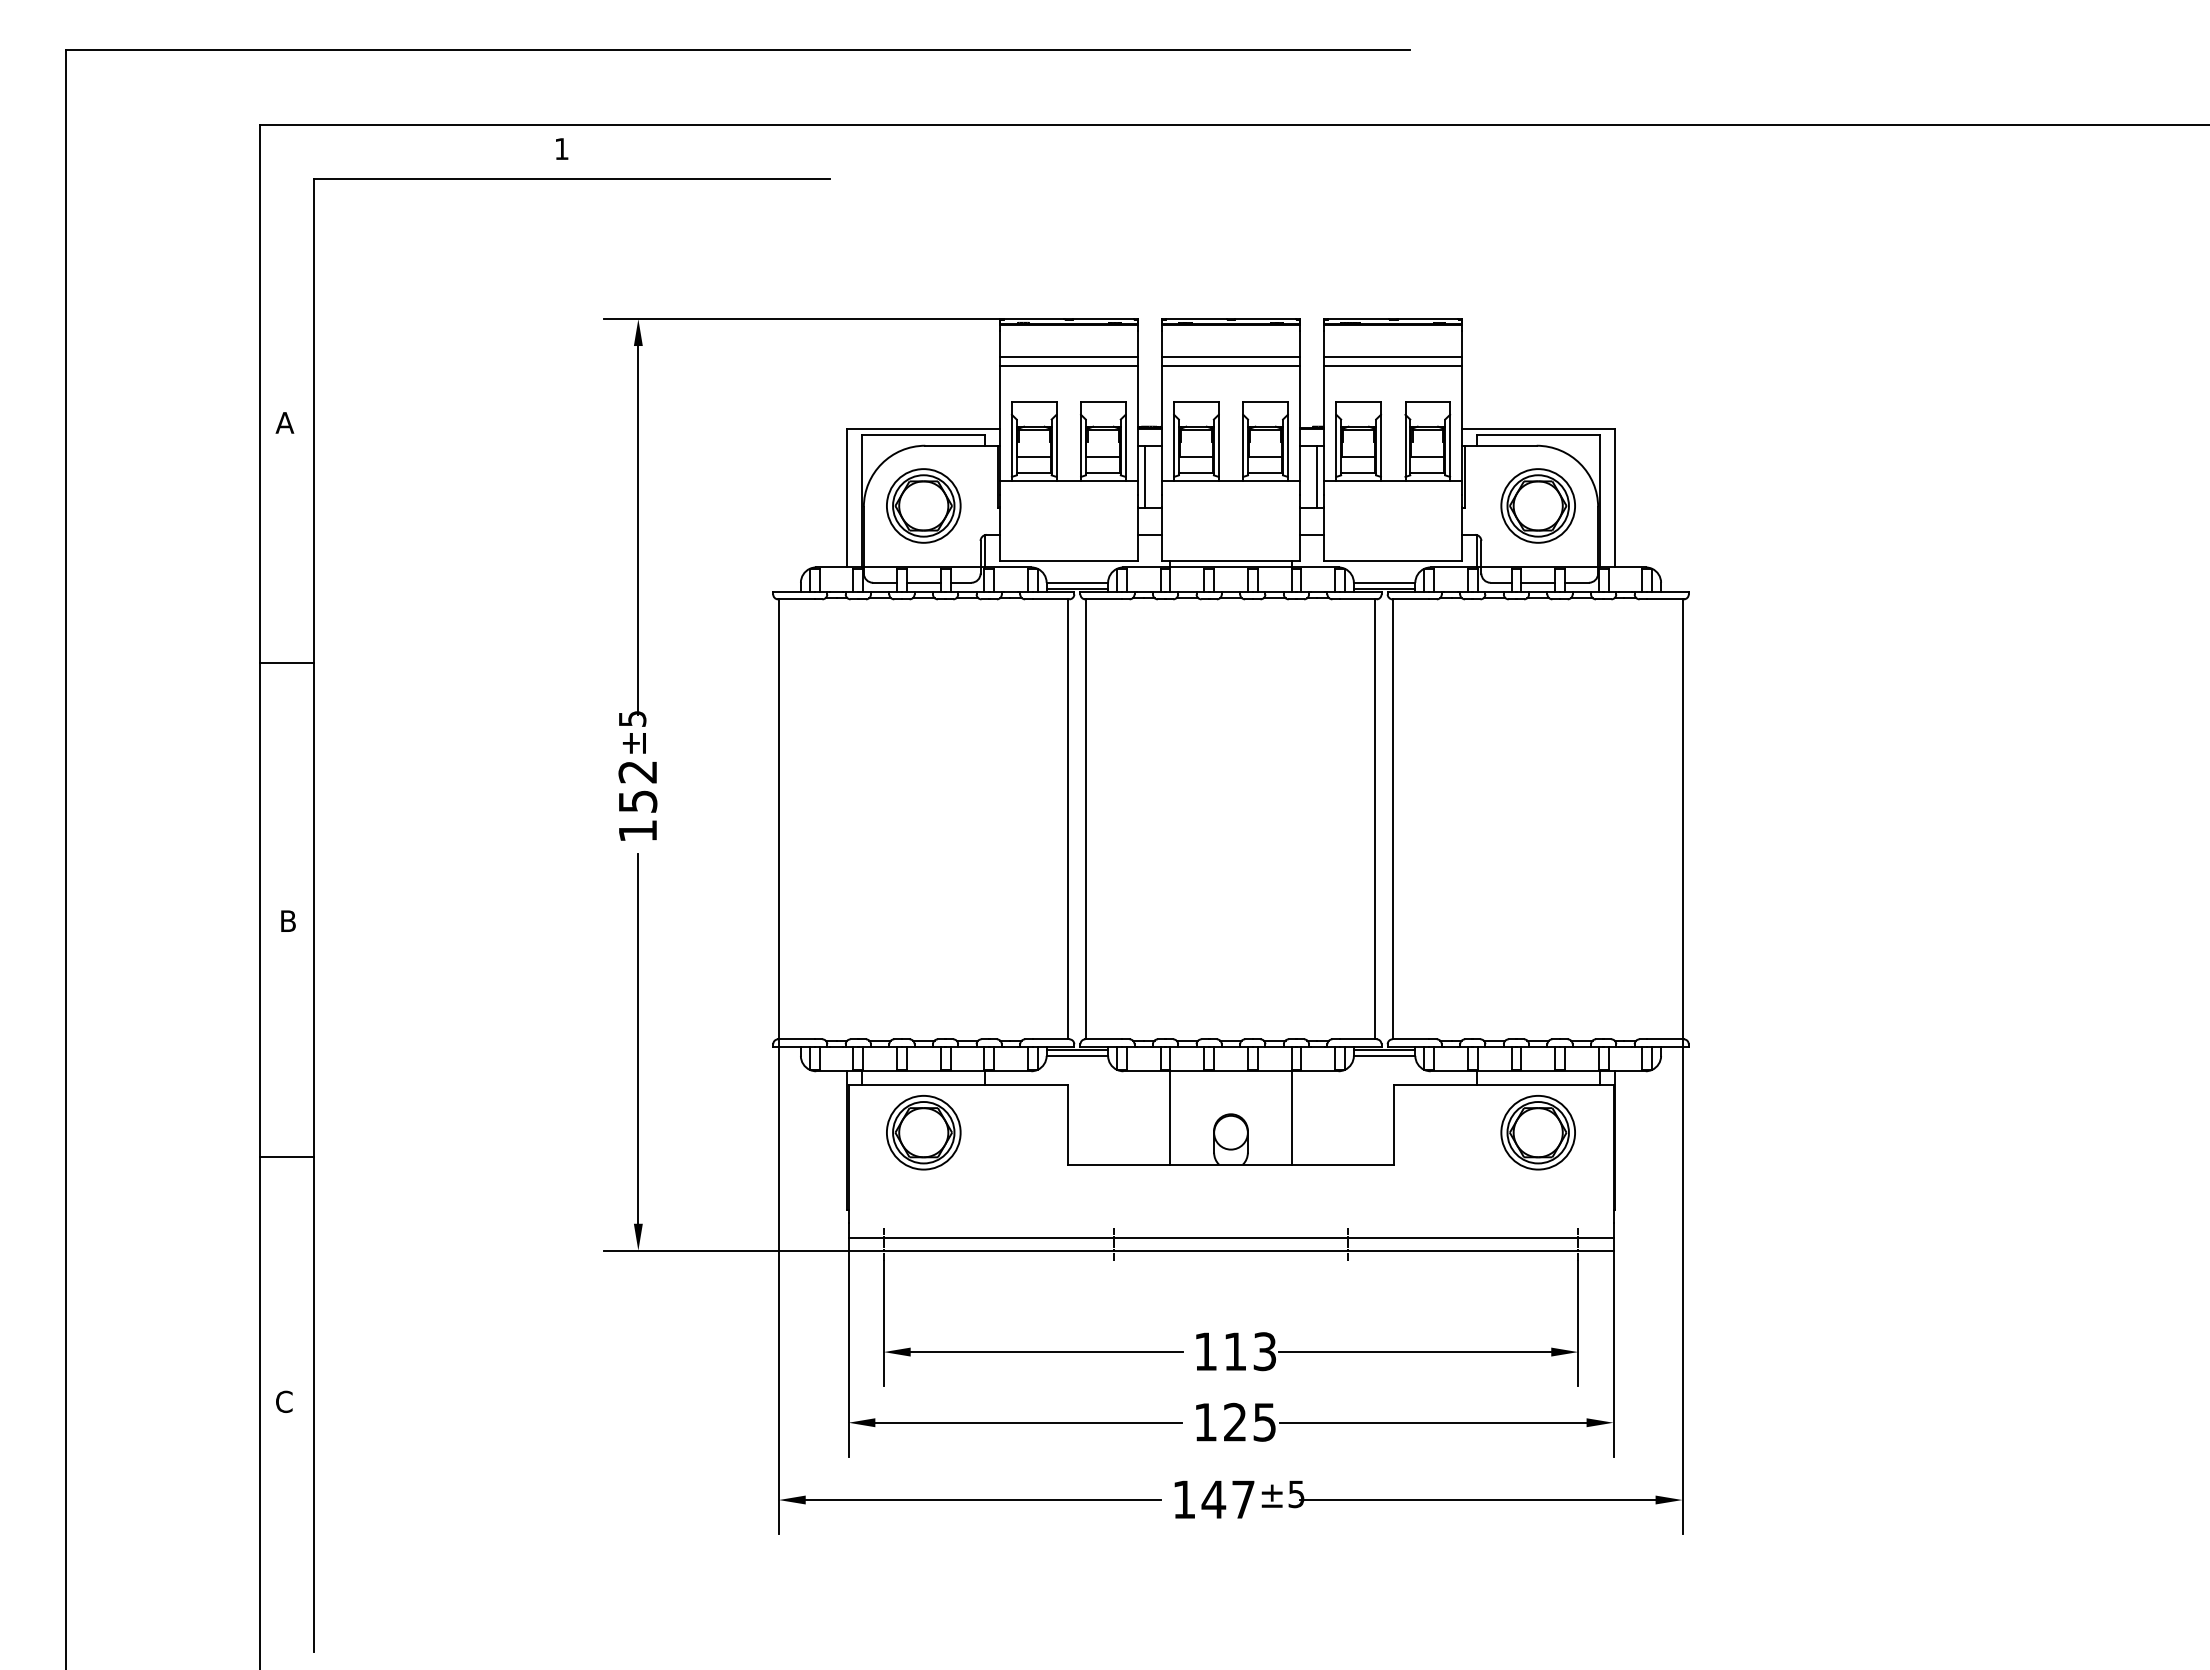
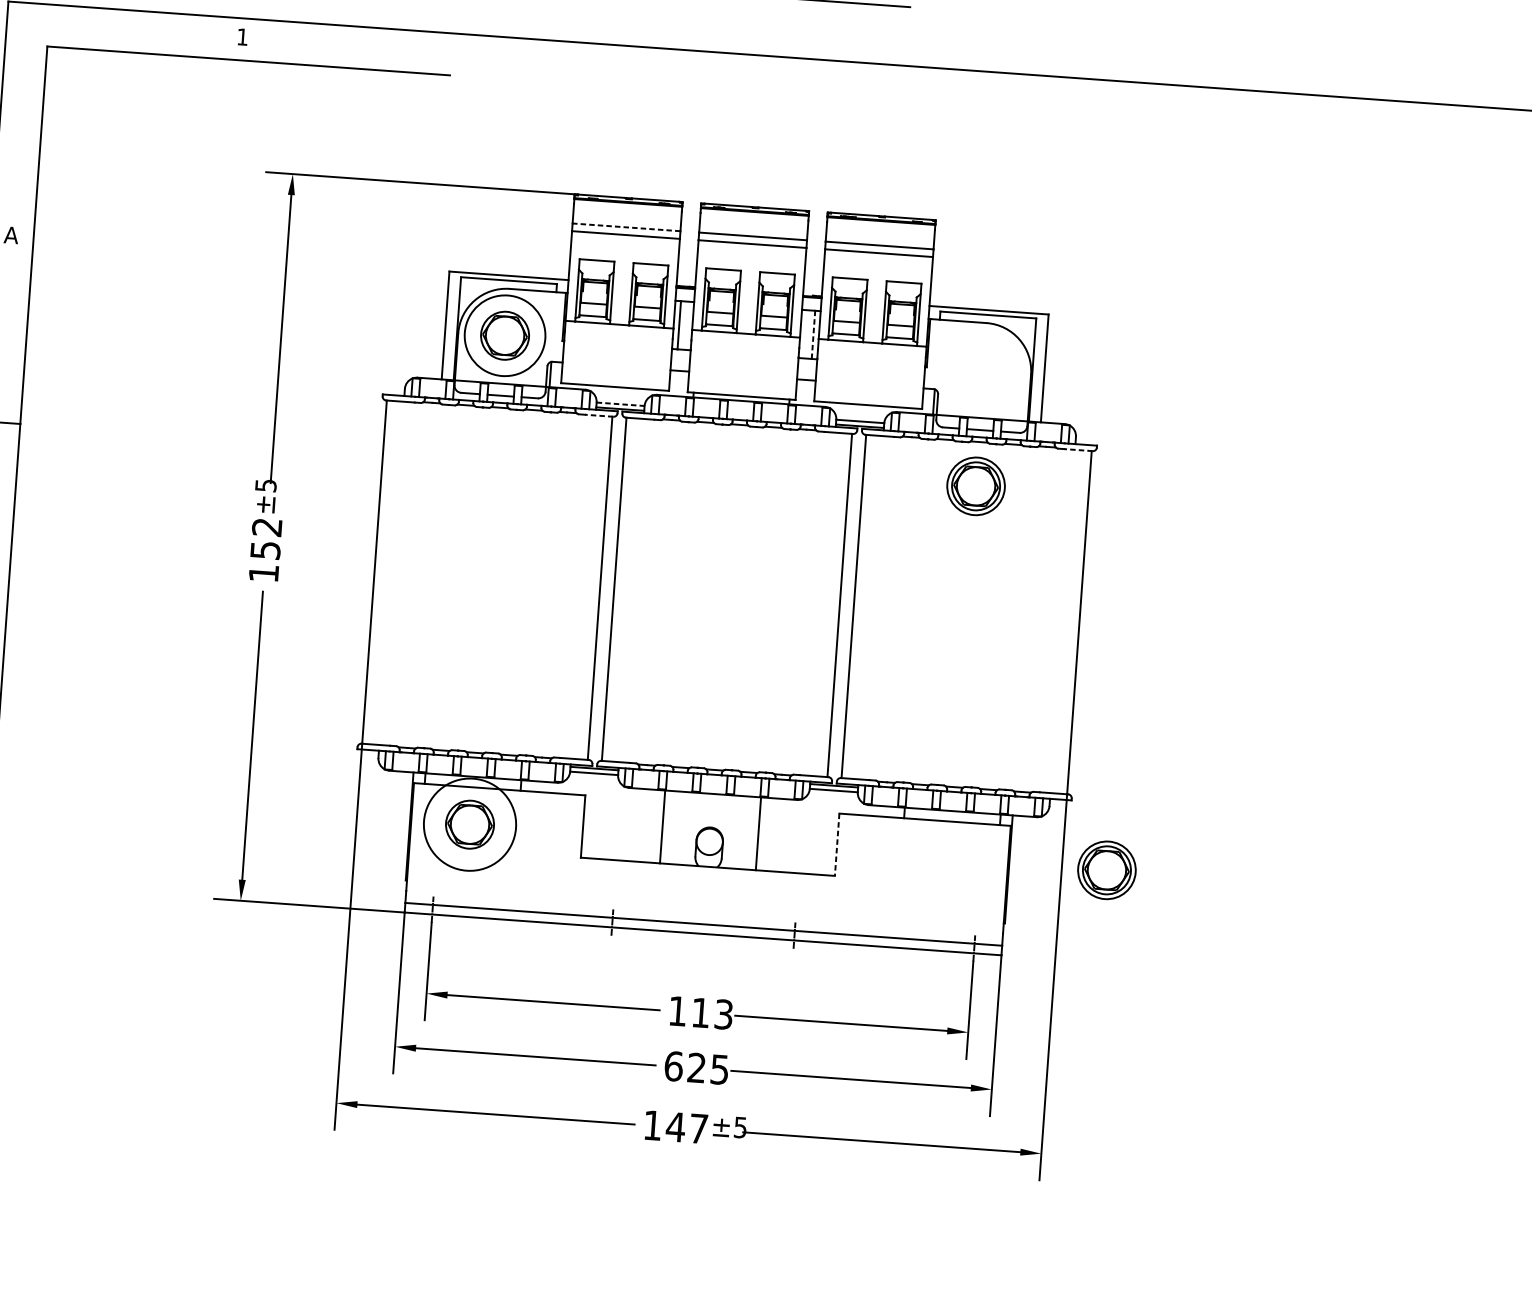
line: (1068, 356) -> (626, 227), solid -> dashed
line: (1317, 476) -> (813, 334), solid -> dashed
circle: (923, 505) -> (504, 335), size x1.4
part: (1537, 505) -> (975, 485), moved
line: (1077, 582) -> (620, 404), solid -> dashed
line: (1050, 599) -> (598, 415), solid -> dashed
line: (1665, 599) -> (1078, 450), solid -> dashed
line: (1393, 1124) -> (836, 844), solid -> dashed
circle: (923, 1132) -> (469, 824), size x1.6
part: (1537, 1132) -> (1106, 870), moved
text: (1205, 1421) -> (673, 1065), 125 -> 625

